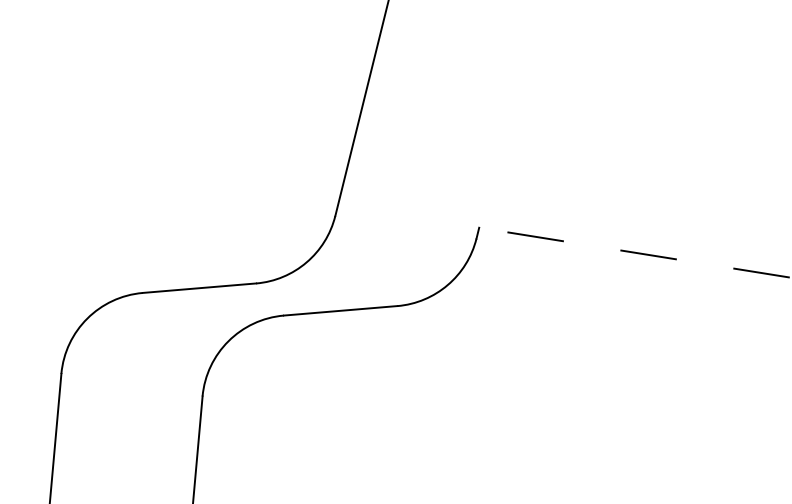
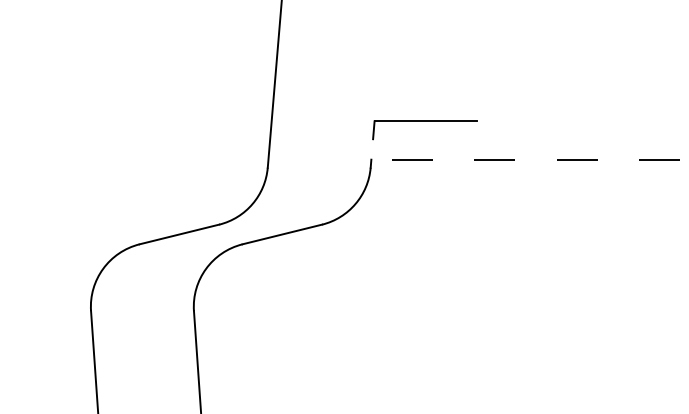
part: (560, 187) -> (424, 121), added

